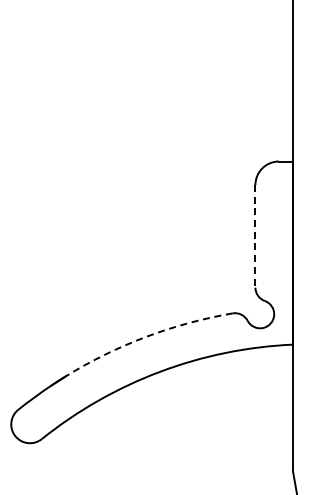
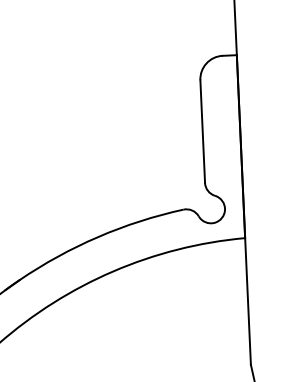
line: (255, 236) -> (202, 131), dashed -> solid
arc: (146, 336) -> (98, 236), dashed -> solid

